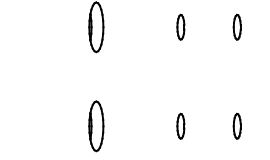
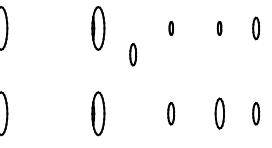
part: (181, 27) -> (171, 28), size x0.6
part: (236, 27) -> (219, 28), size x0.6
part: (137, 57) -> (133, 54), added
part: (236, 126) -> (219, 113), size x1.4

